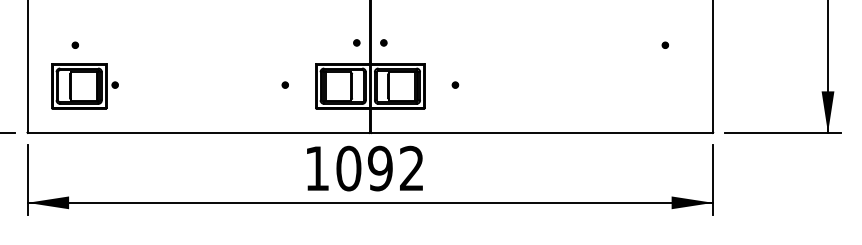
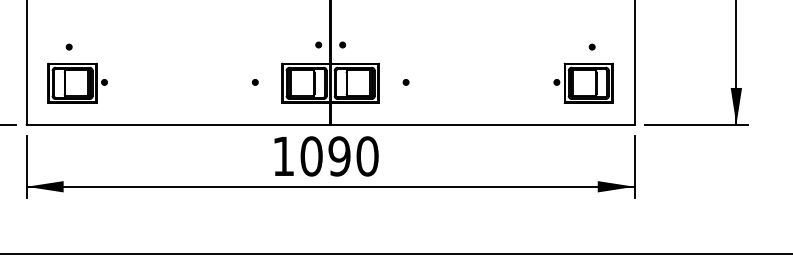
part: (655, 85) -> (583, 82), added
text: (411, 168) -> (367, 156), 1092 -> 1090

